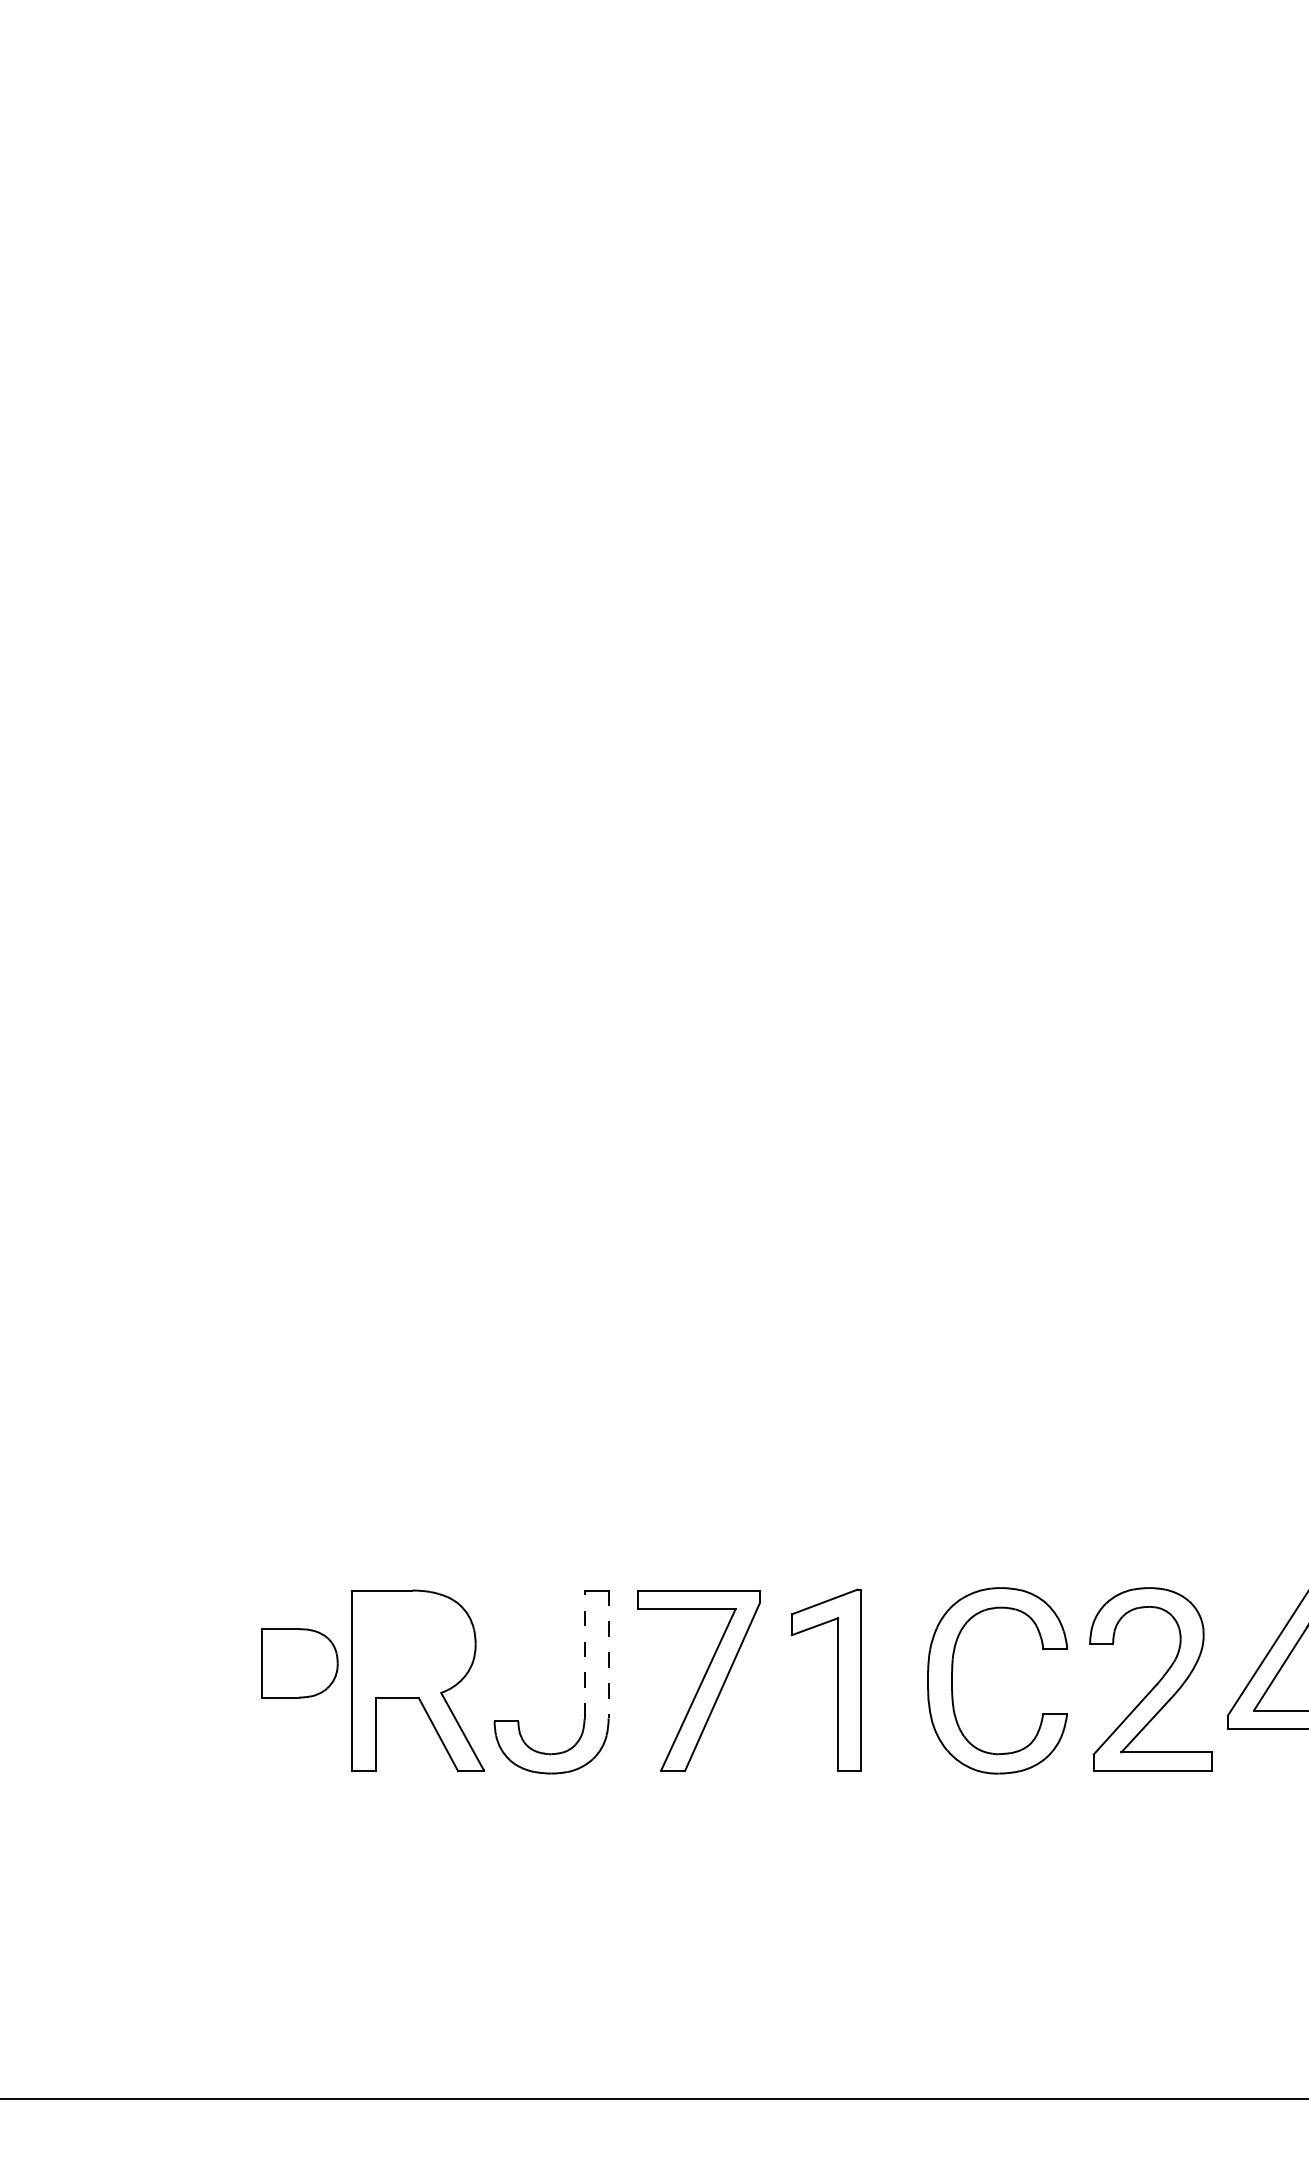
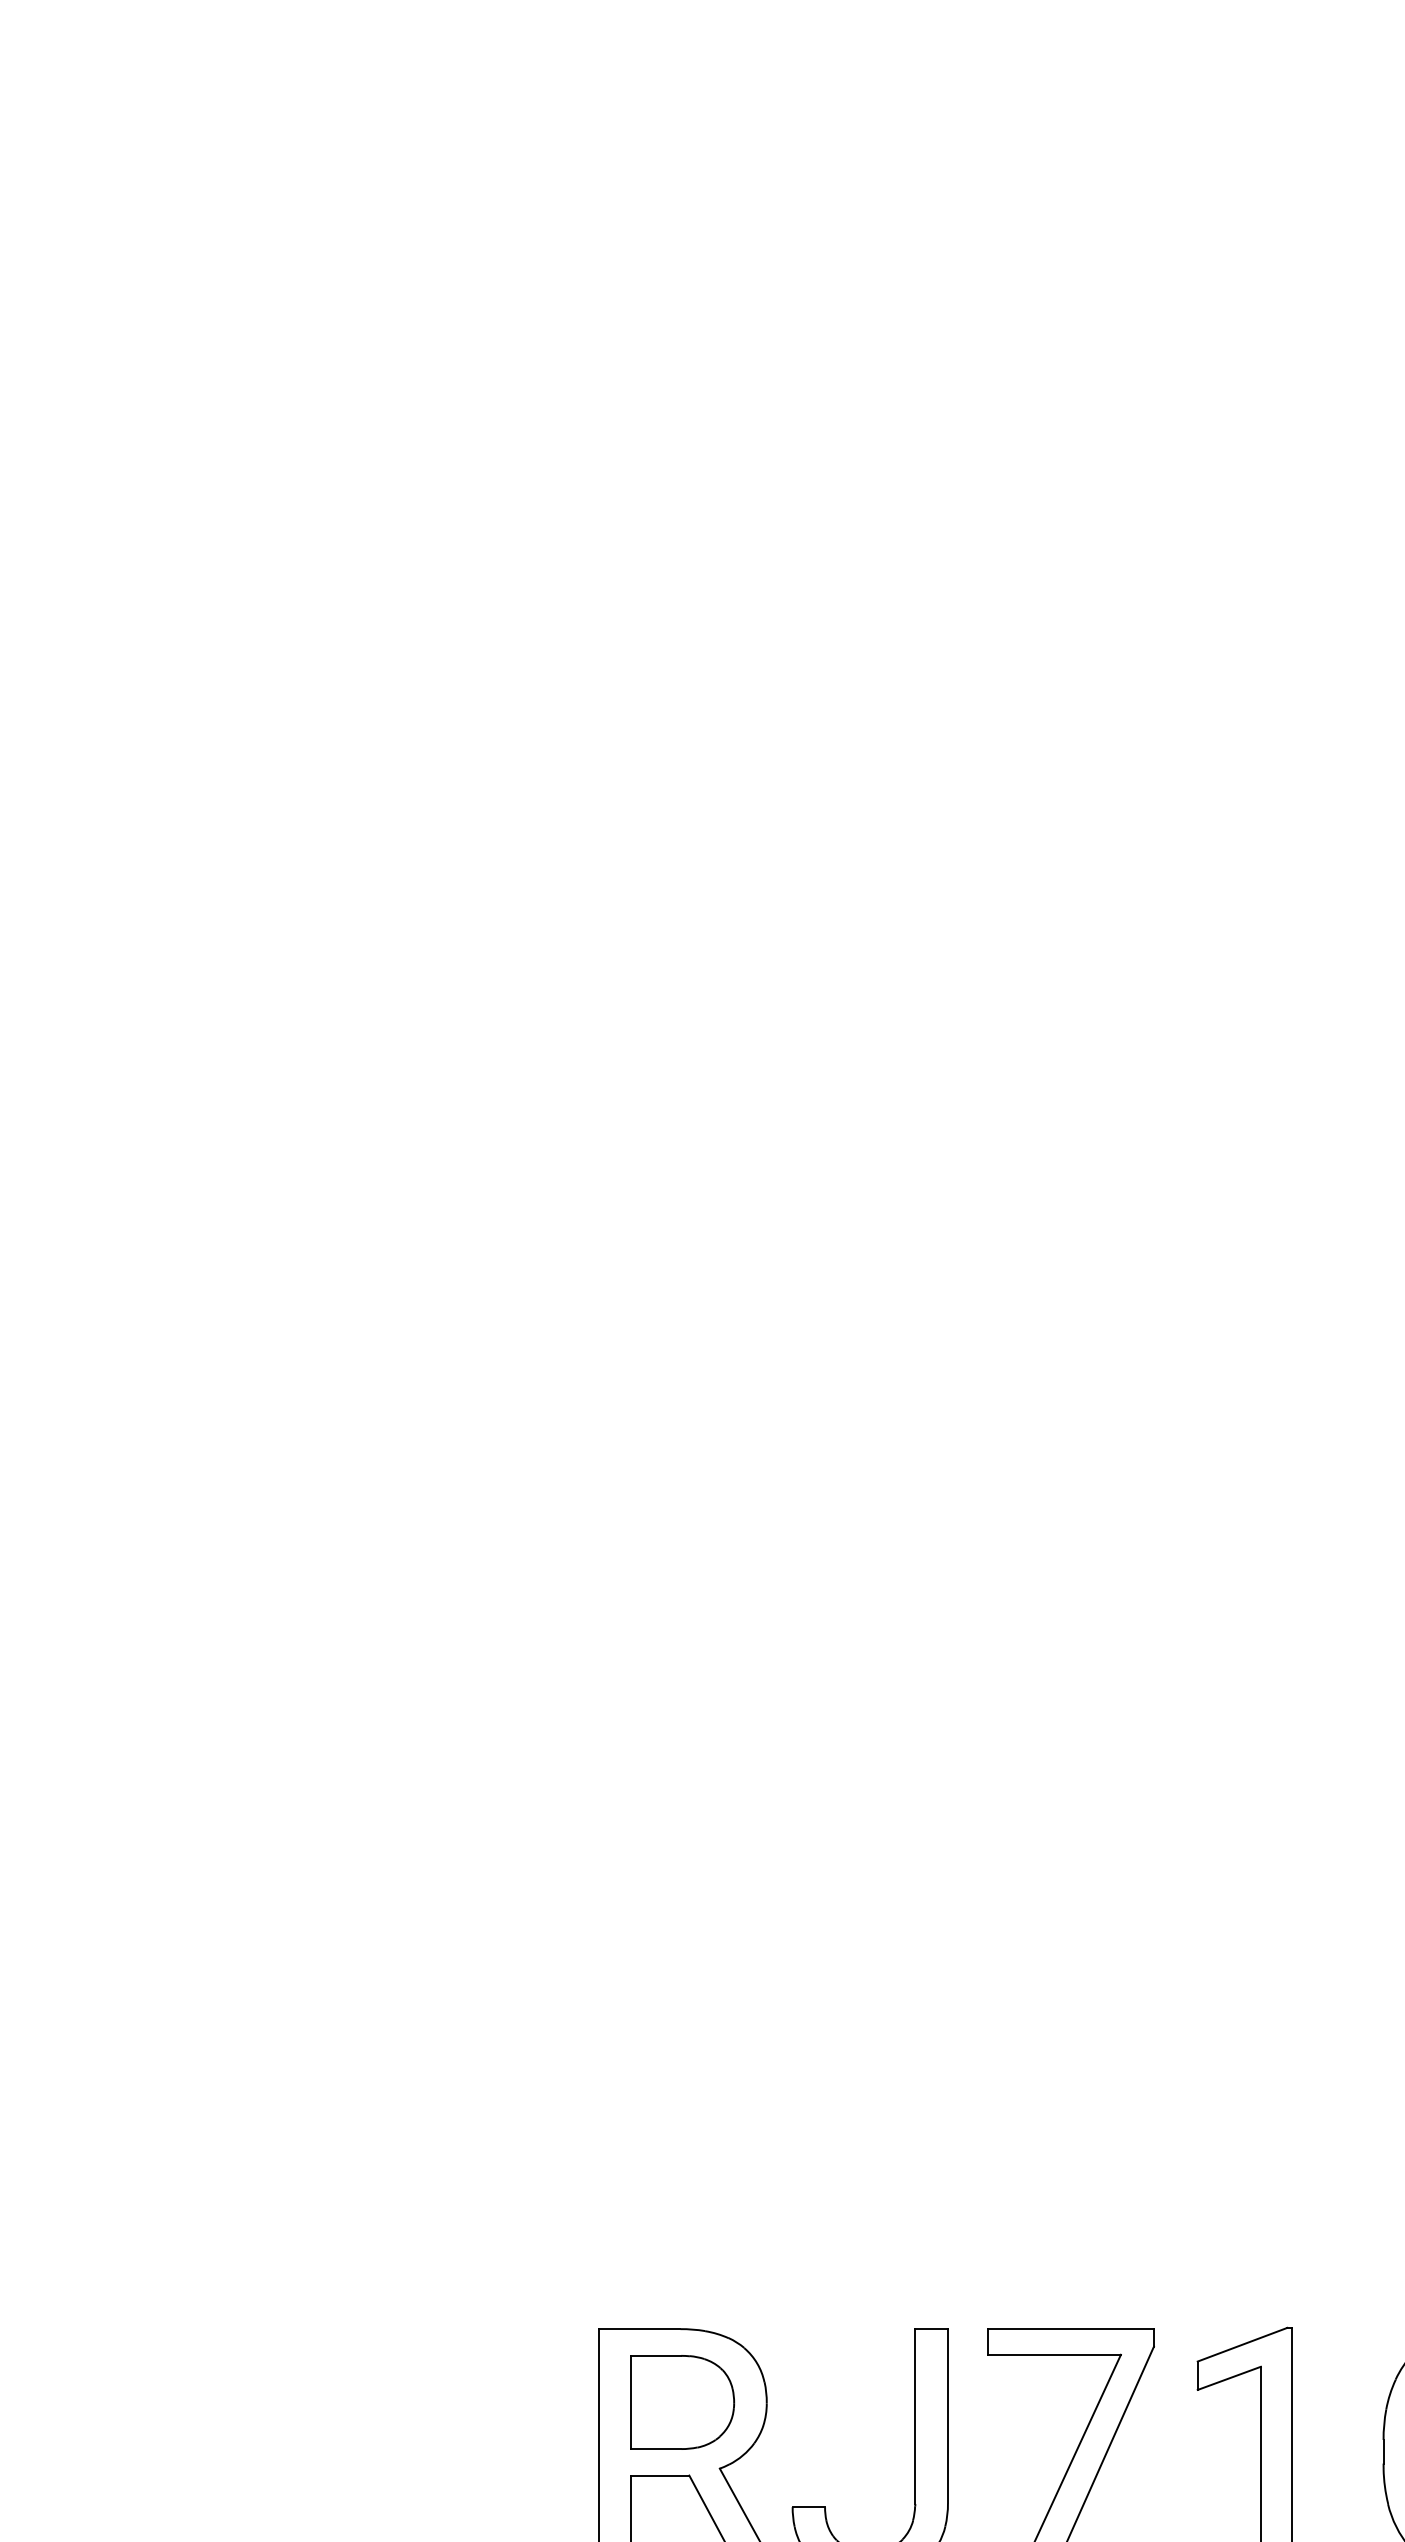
line: (584, 1654) -> (915, 2416), dashed -> solid
line: (608, 1654) -> (947, 2416), dashed -> solid
part: (299, 1663) -> (682, 2402), moved

